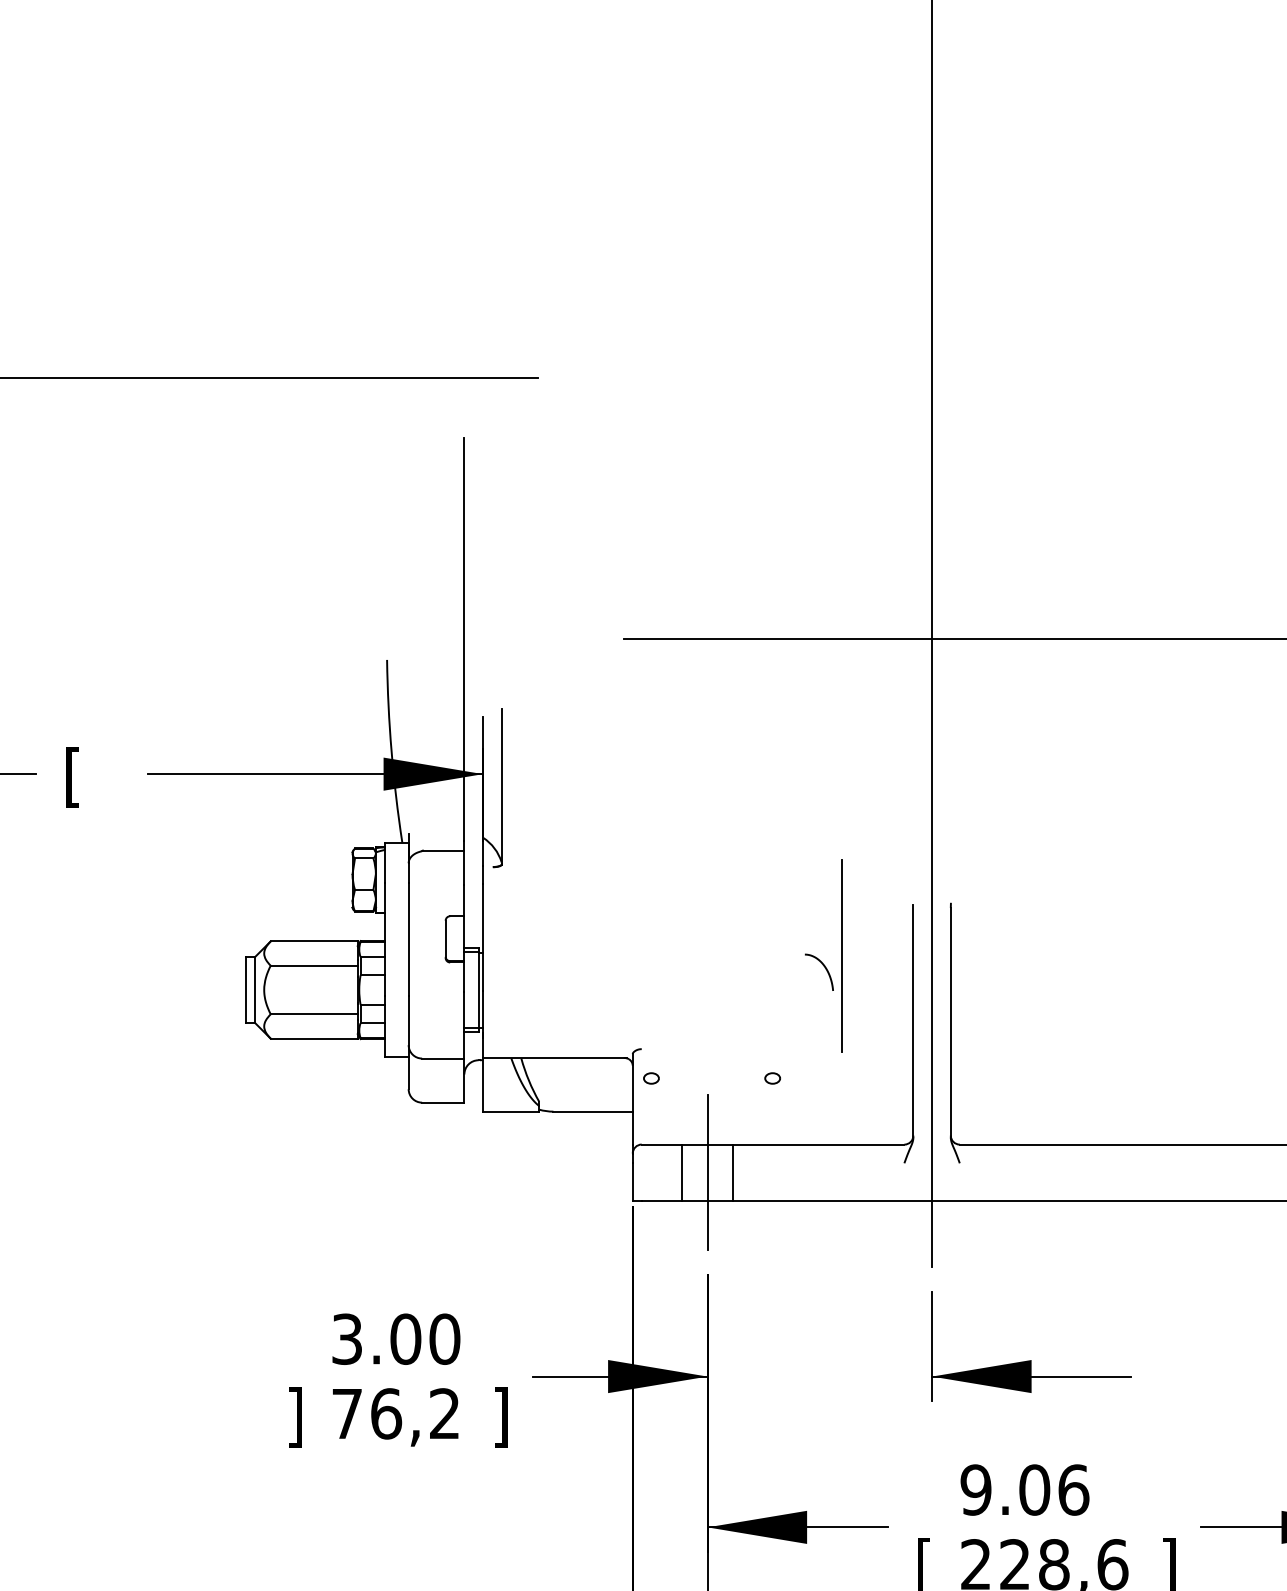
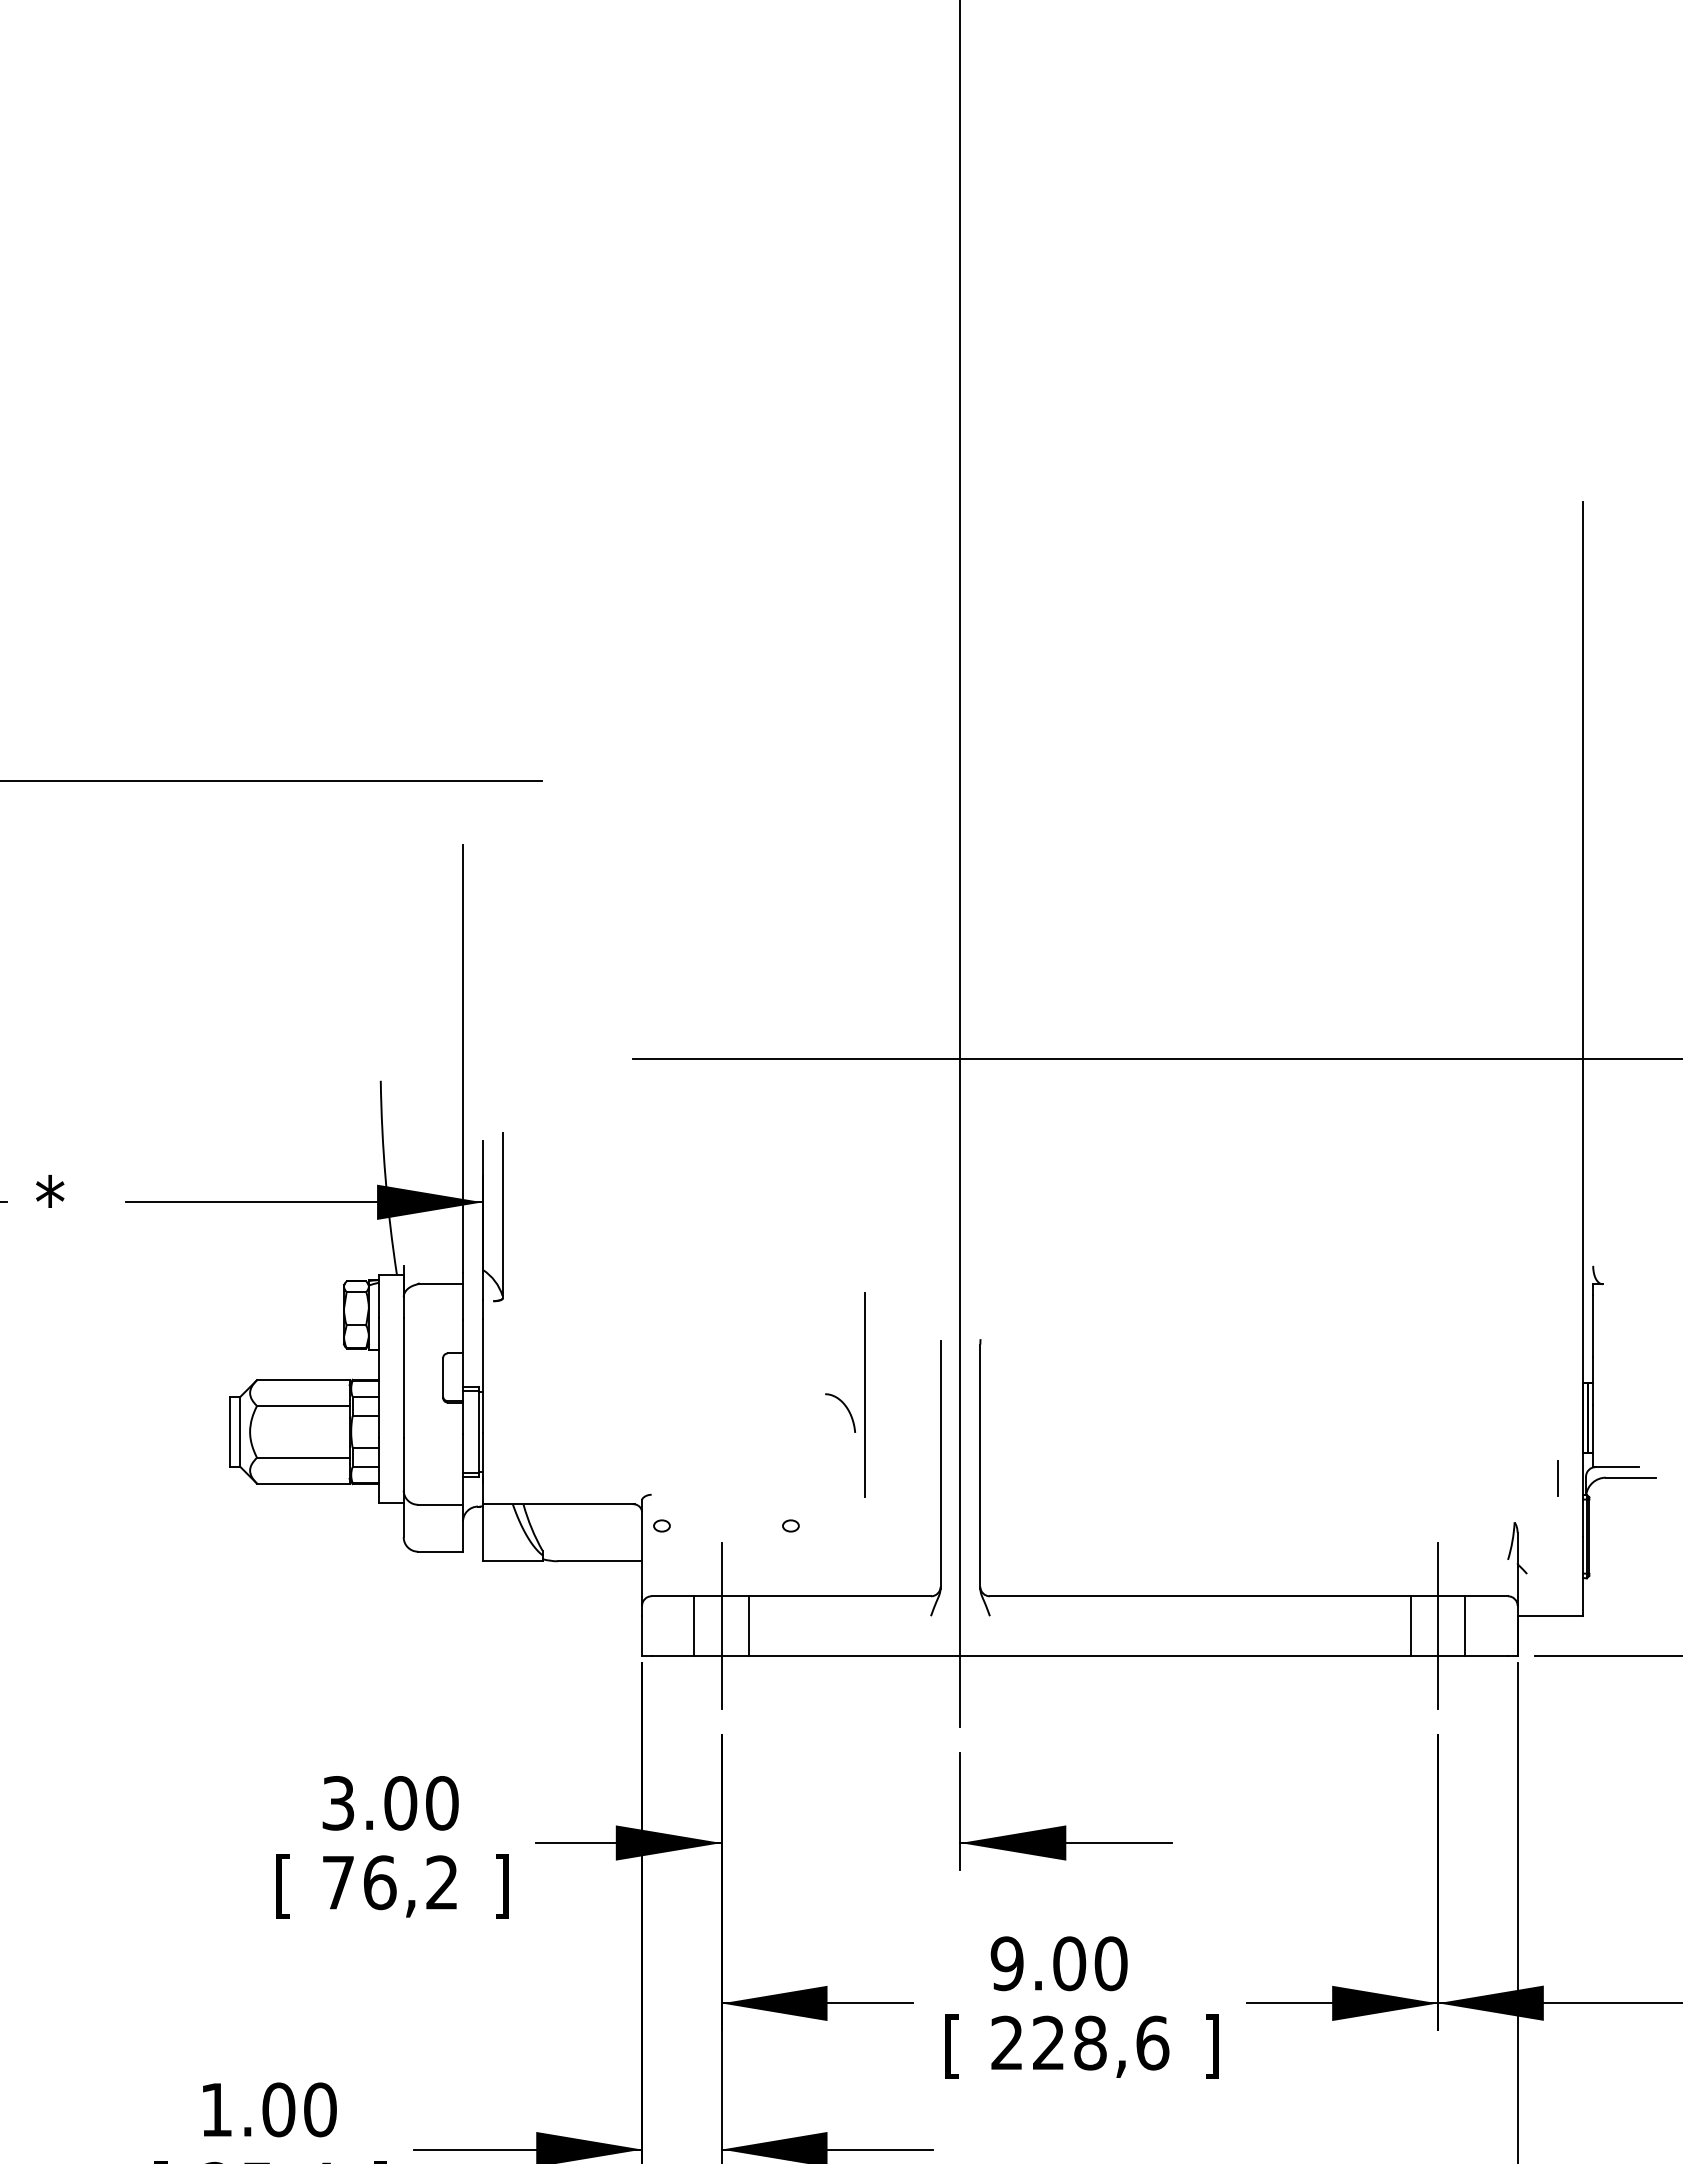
text: (76, 777) -> (50, 1205), [ -> *
text: (294, 1417) -> (282, 1886), ] -> [
text: (1073, 1489) -> (1110, 1963), 9.06 -> 9.00

